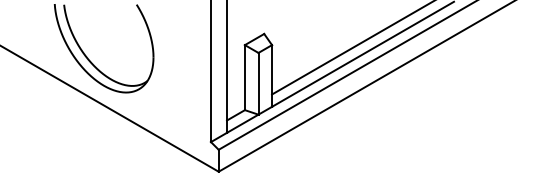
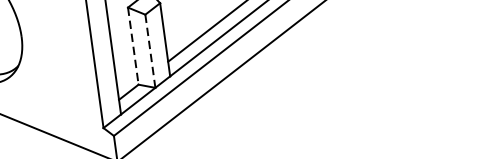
line: (244, 77) -> (132, 46), solid -> dashed
line: (258, 83) -> (150, 50), solid -> dashed

